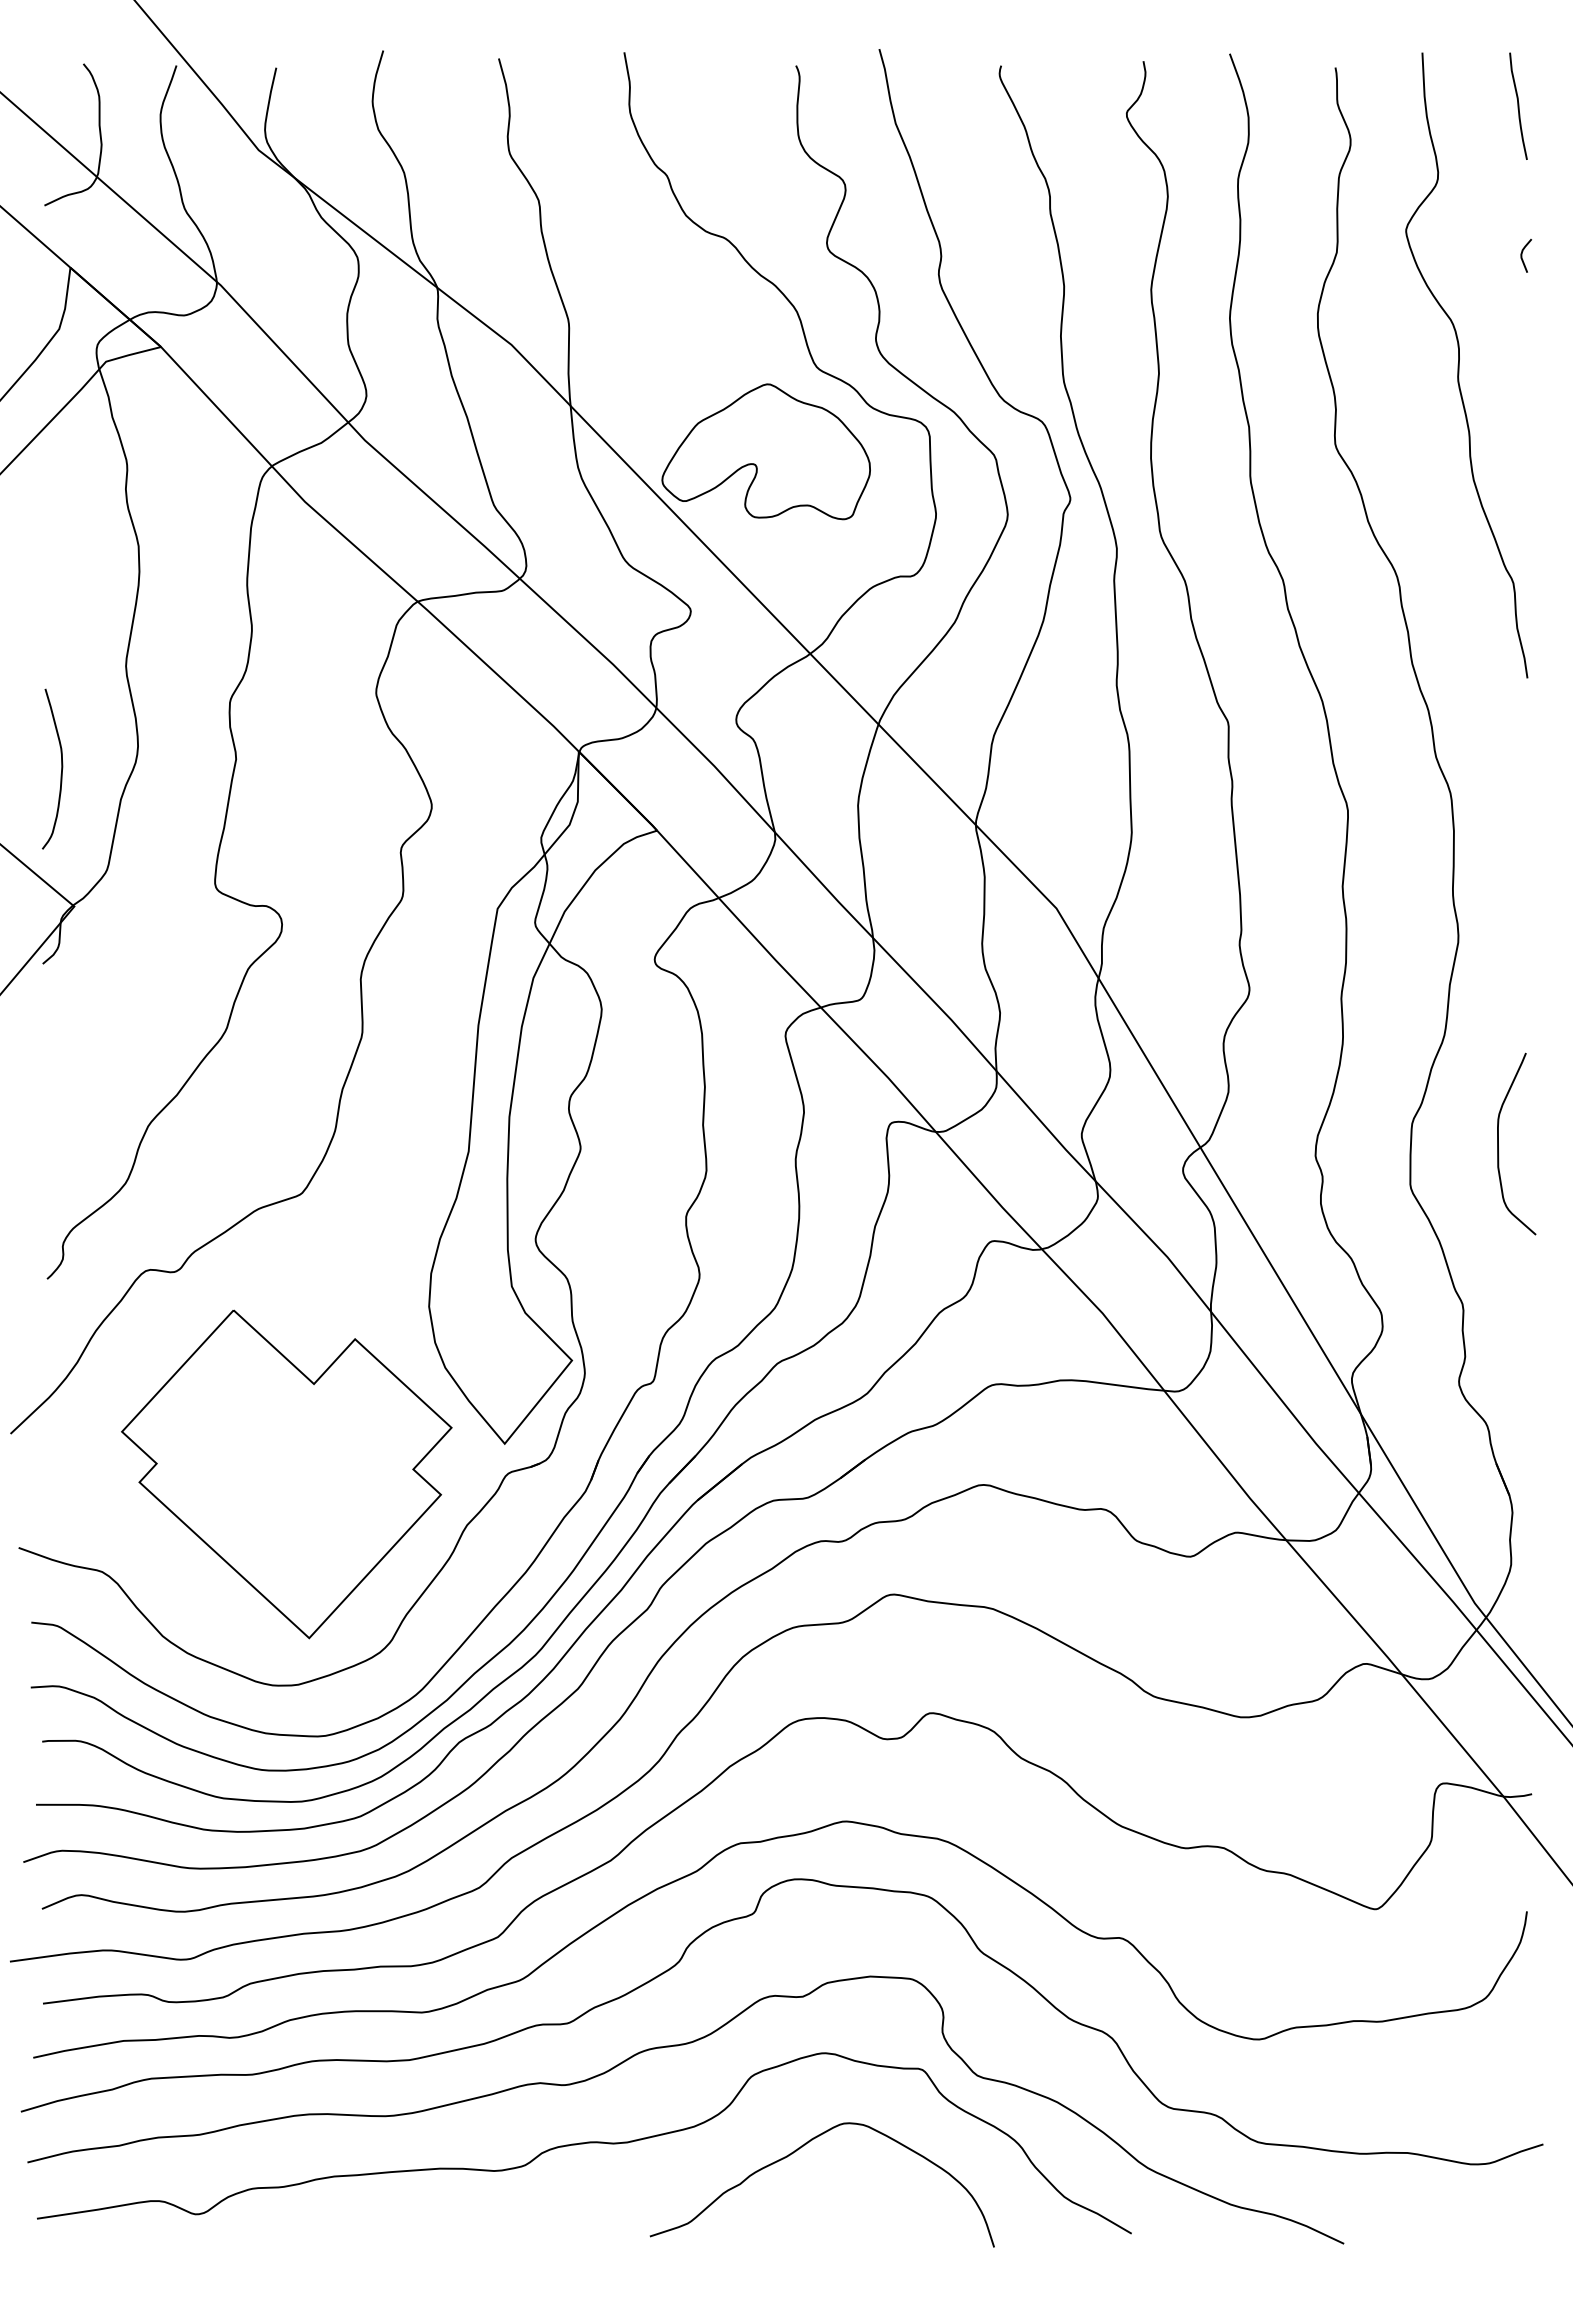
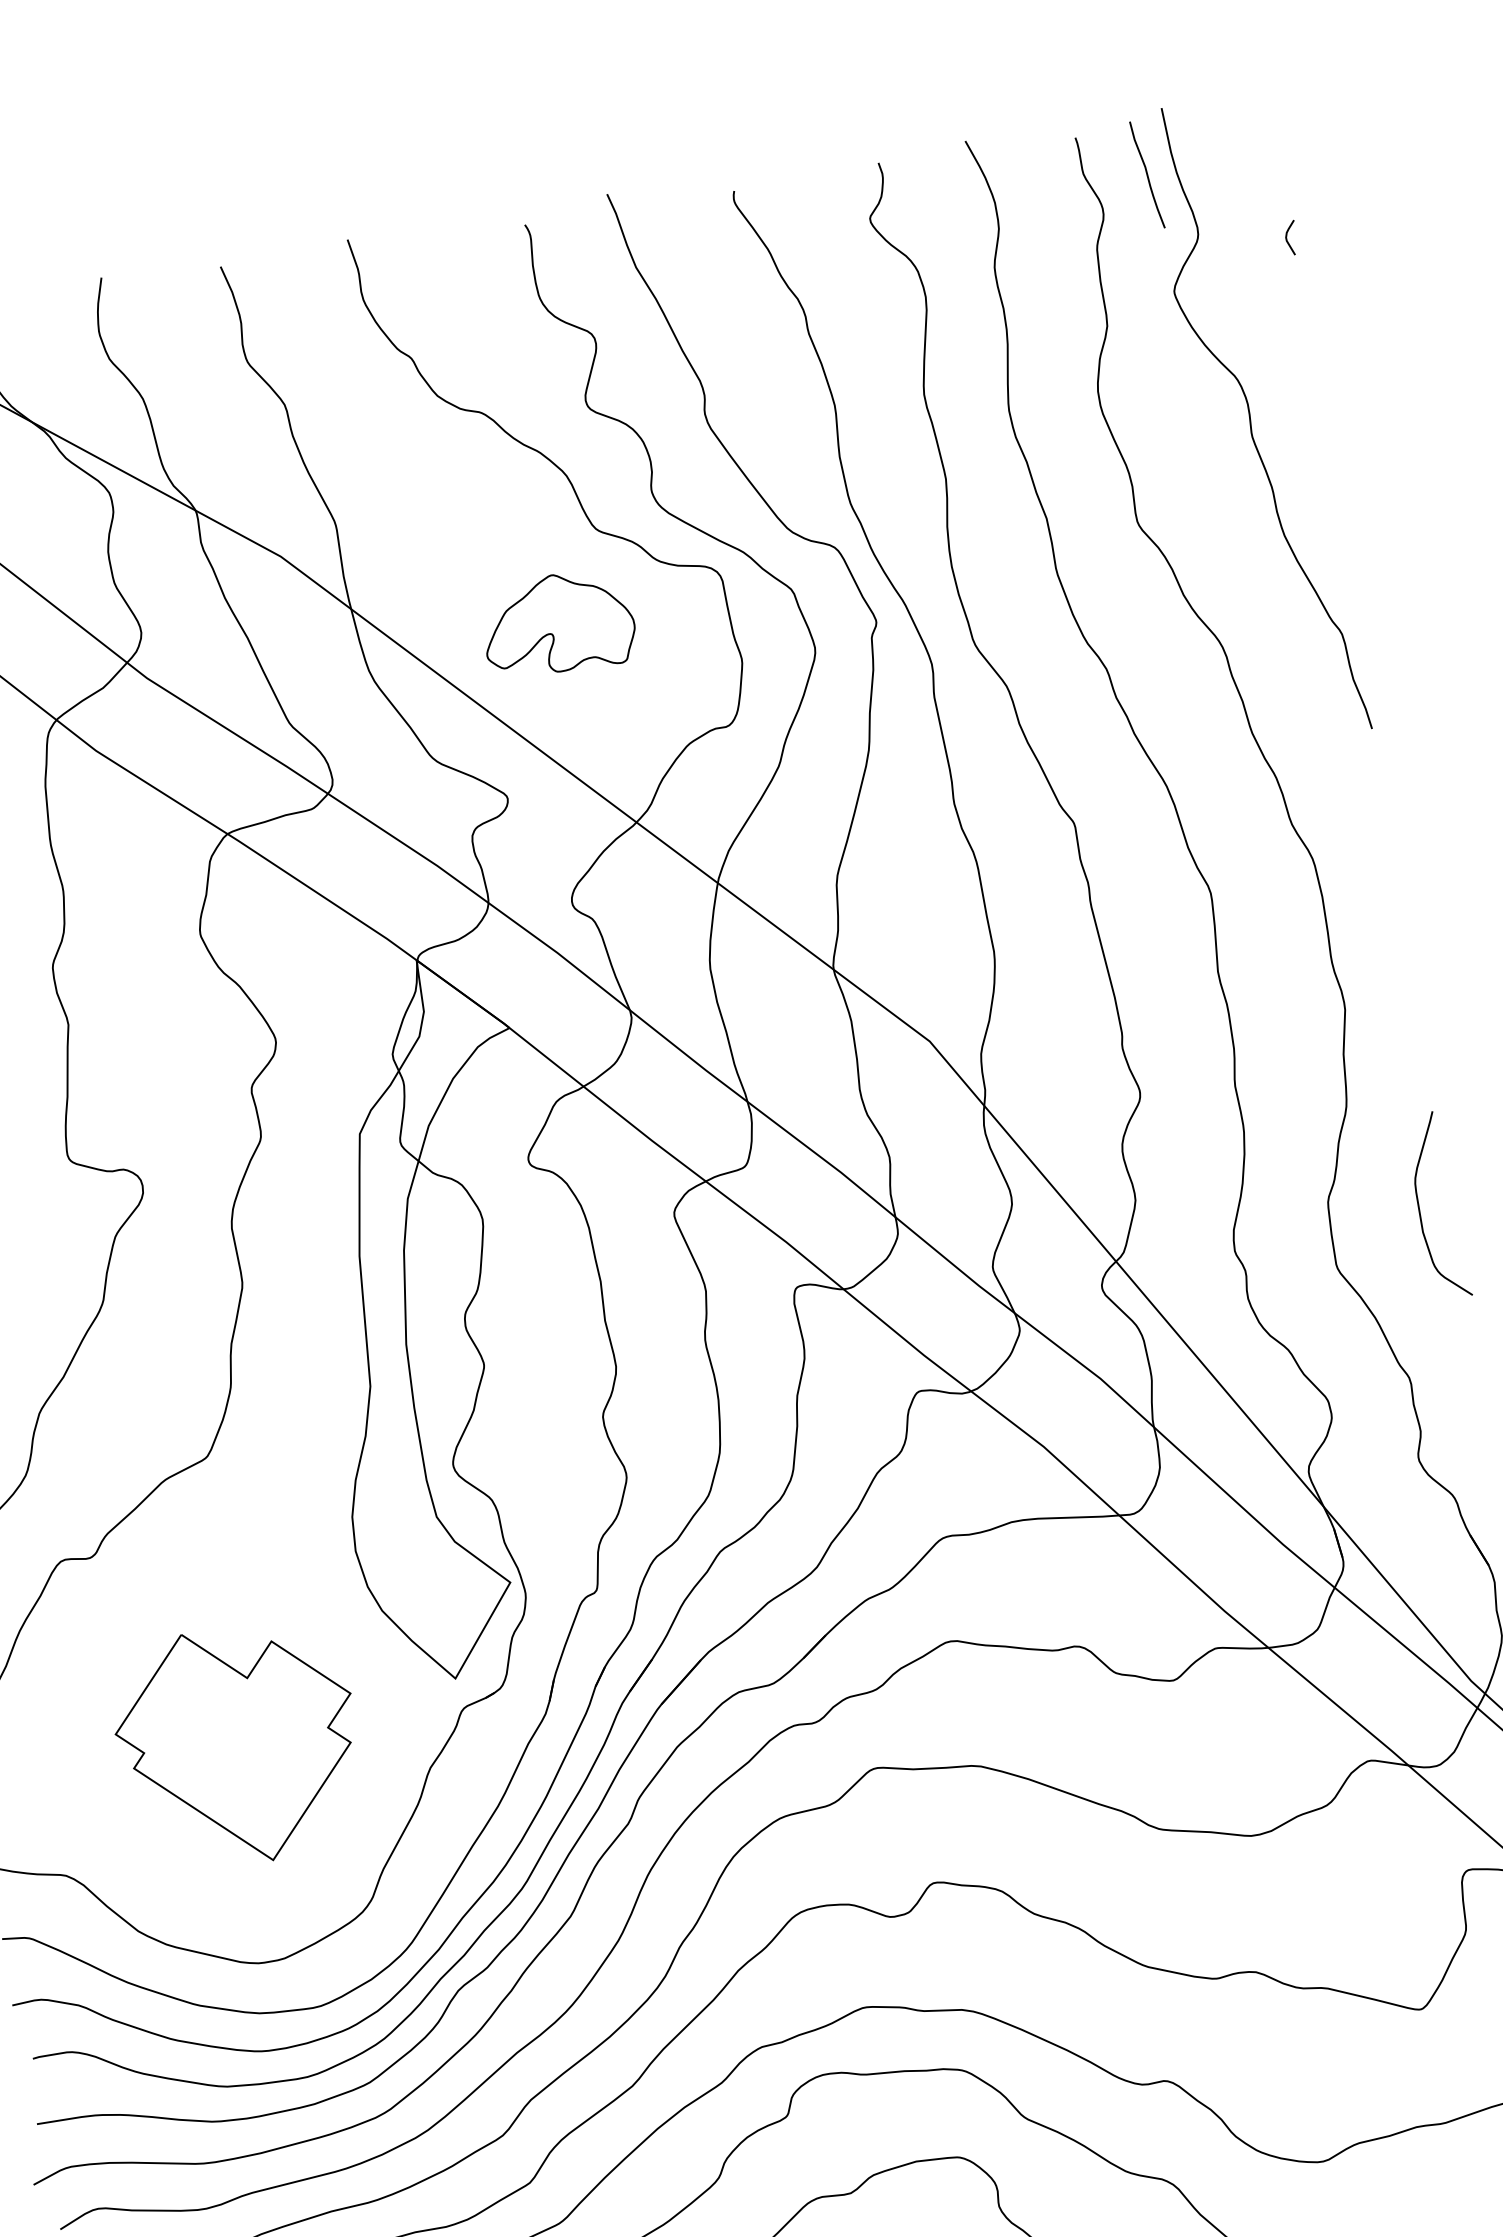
curve: (1518, 105) -> (1147, 174), moved
curve: (1522, 255) -> (1287, 238), moved
part: (765, 451) -> (557, 623), size x0.7
part: (286, 1474) -> (237, 1745), size x0.7

